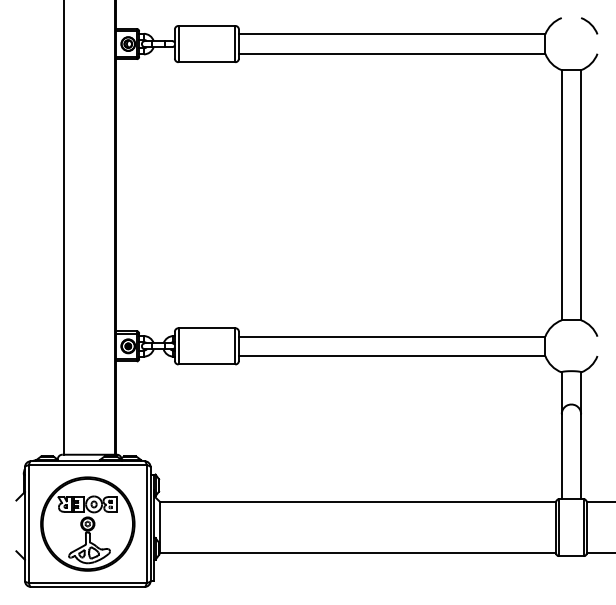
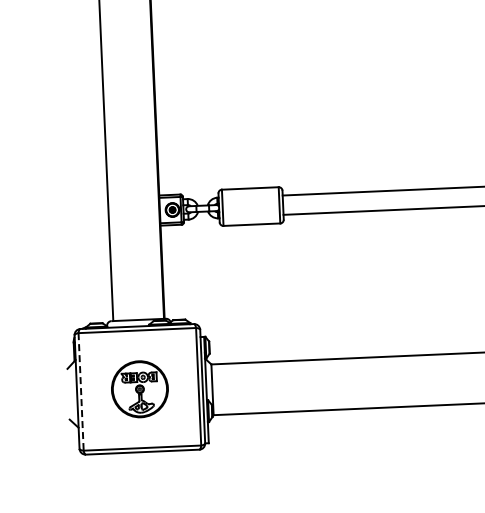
part: (87, 523) -> (139, 388), size x0.6
line: (29, 524) -> (81, 392), solid -> dashed

